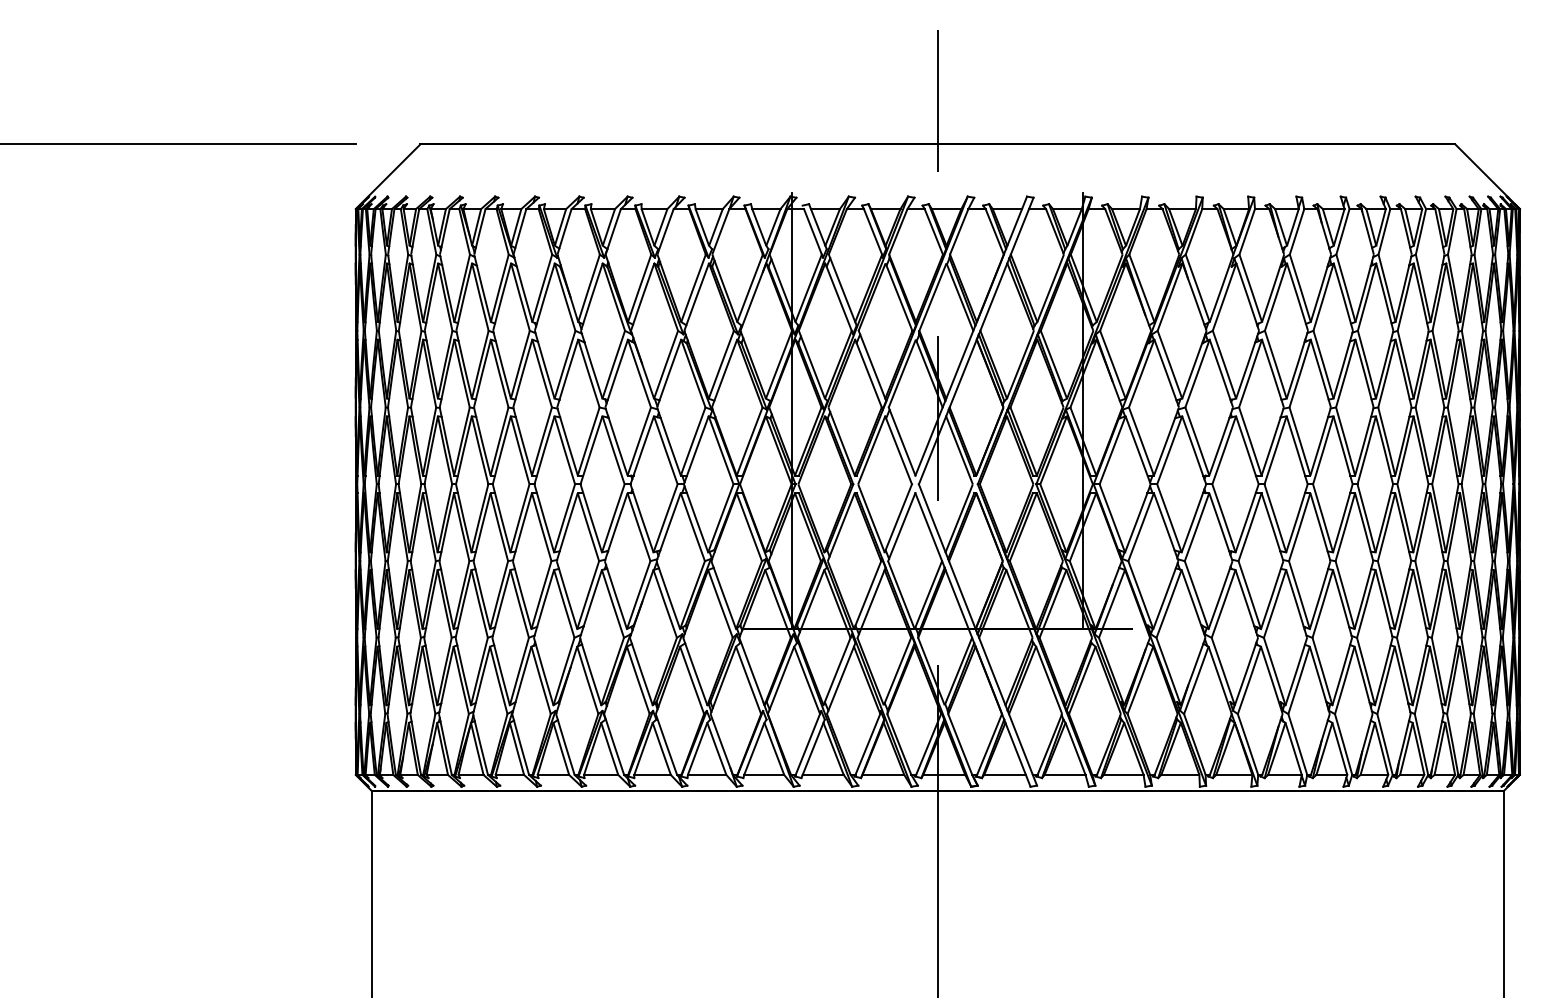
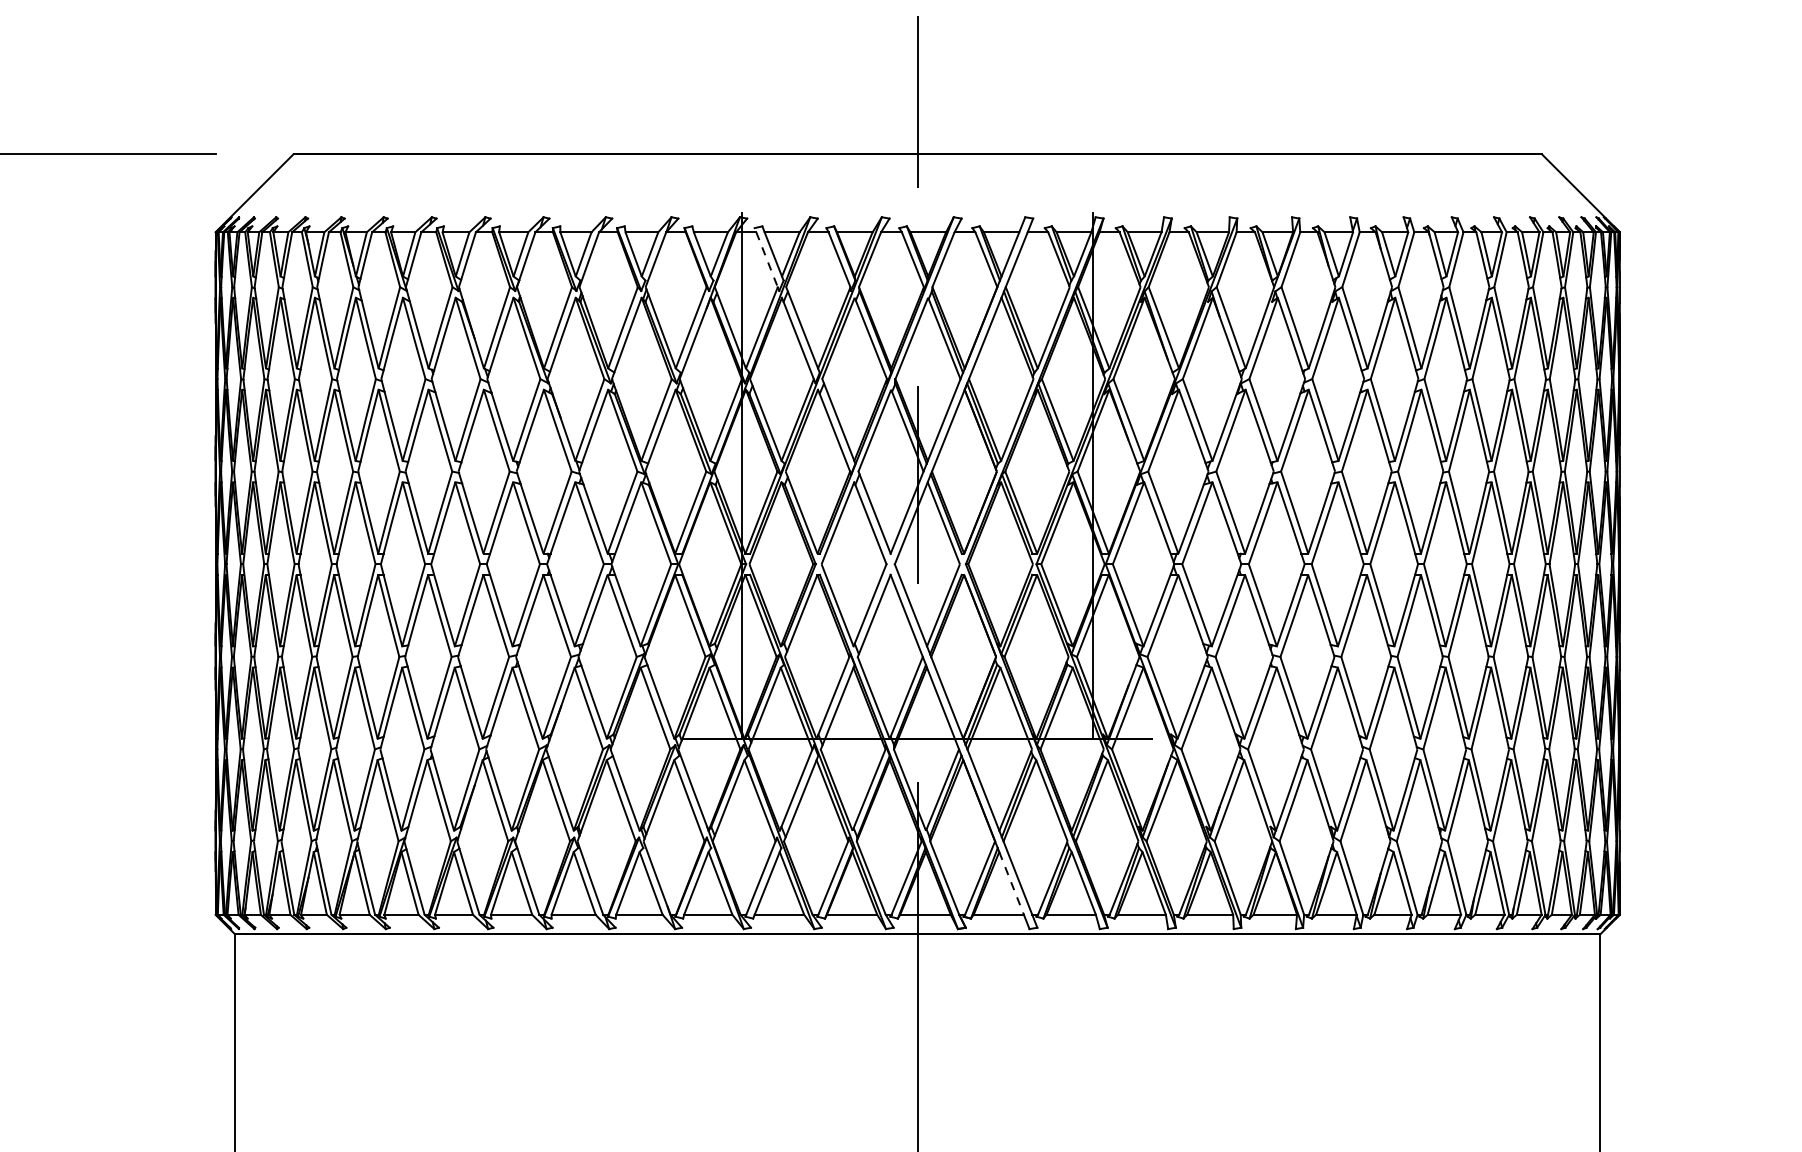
line: (813, 232) -> (767, 260), solid -> dashed
line: (1015, 748) -> (1011, 882), solid -> dashed

